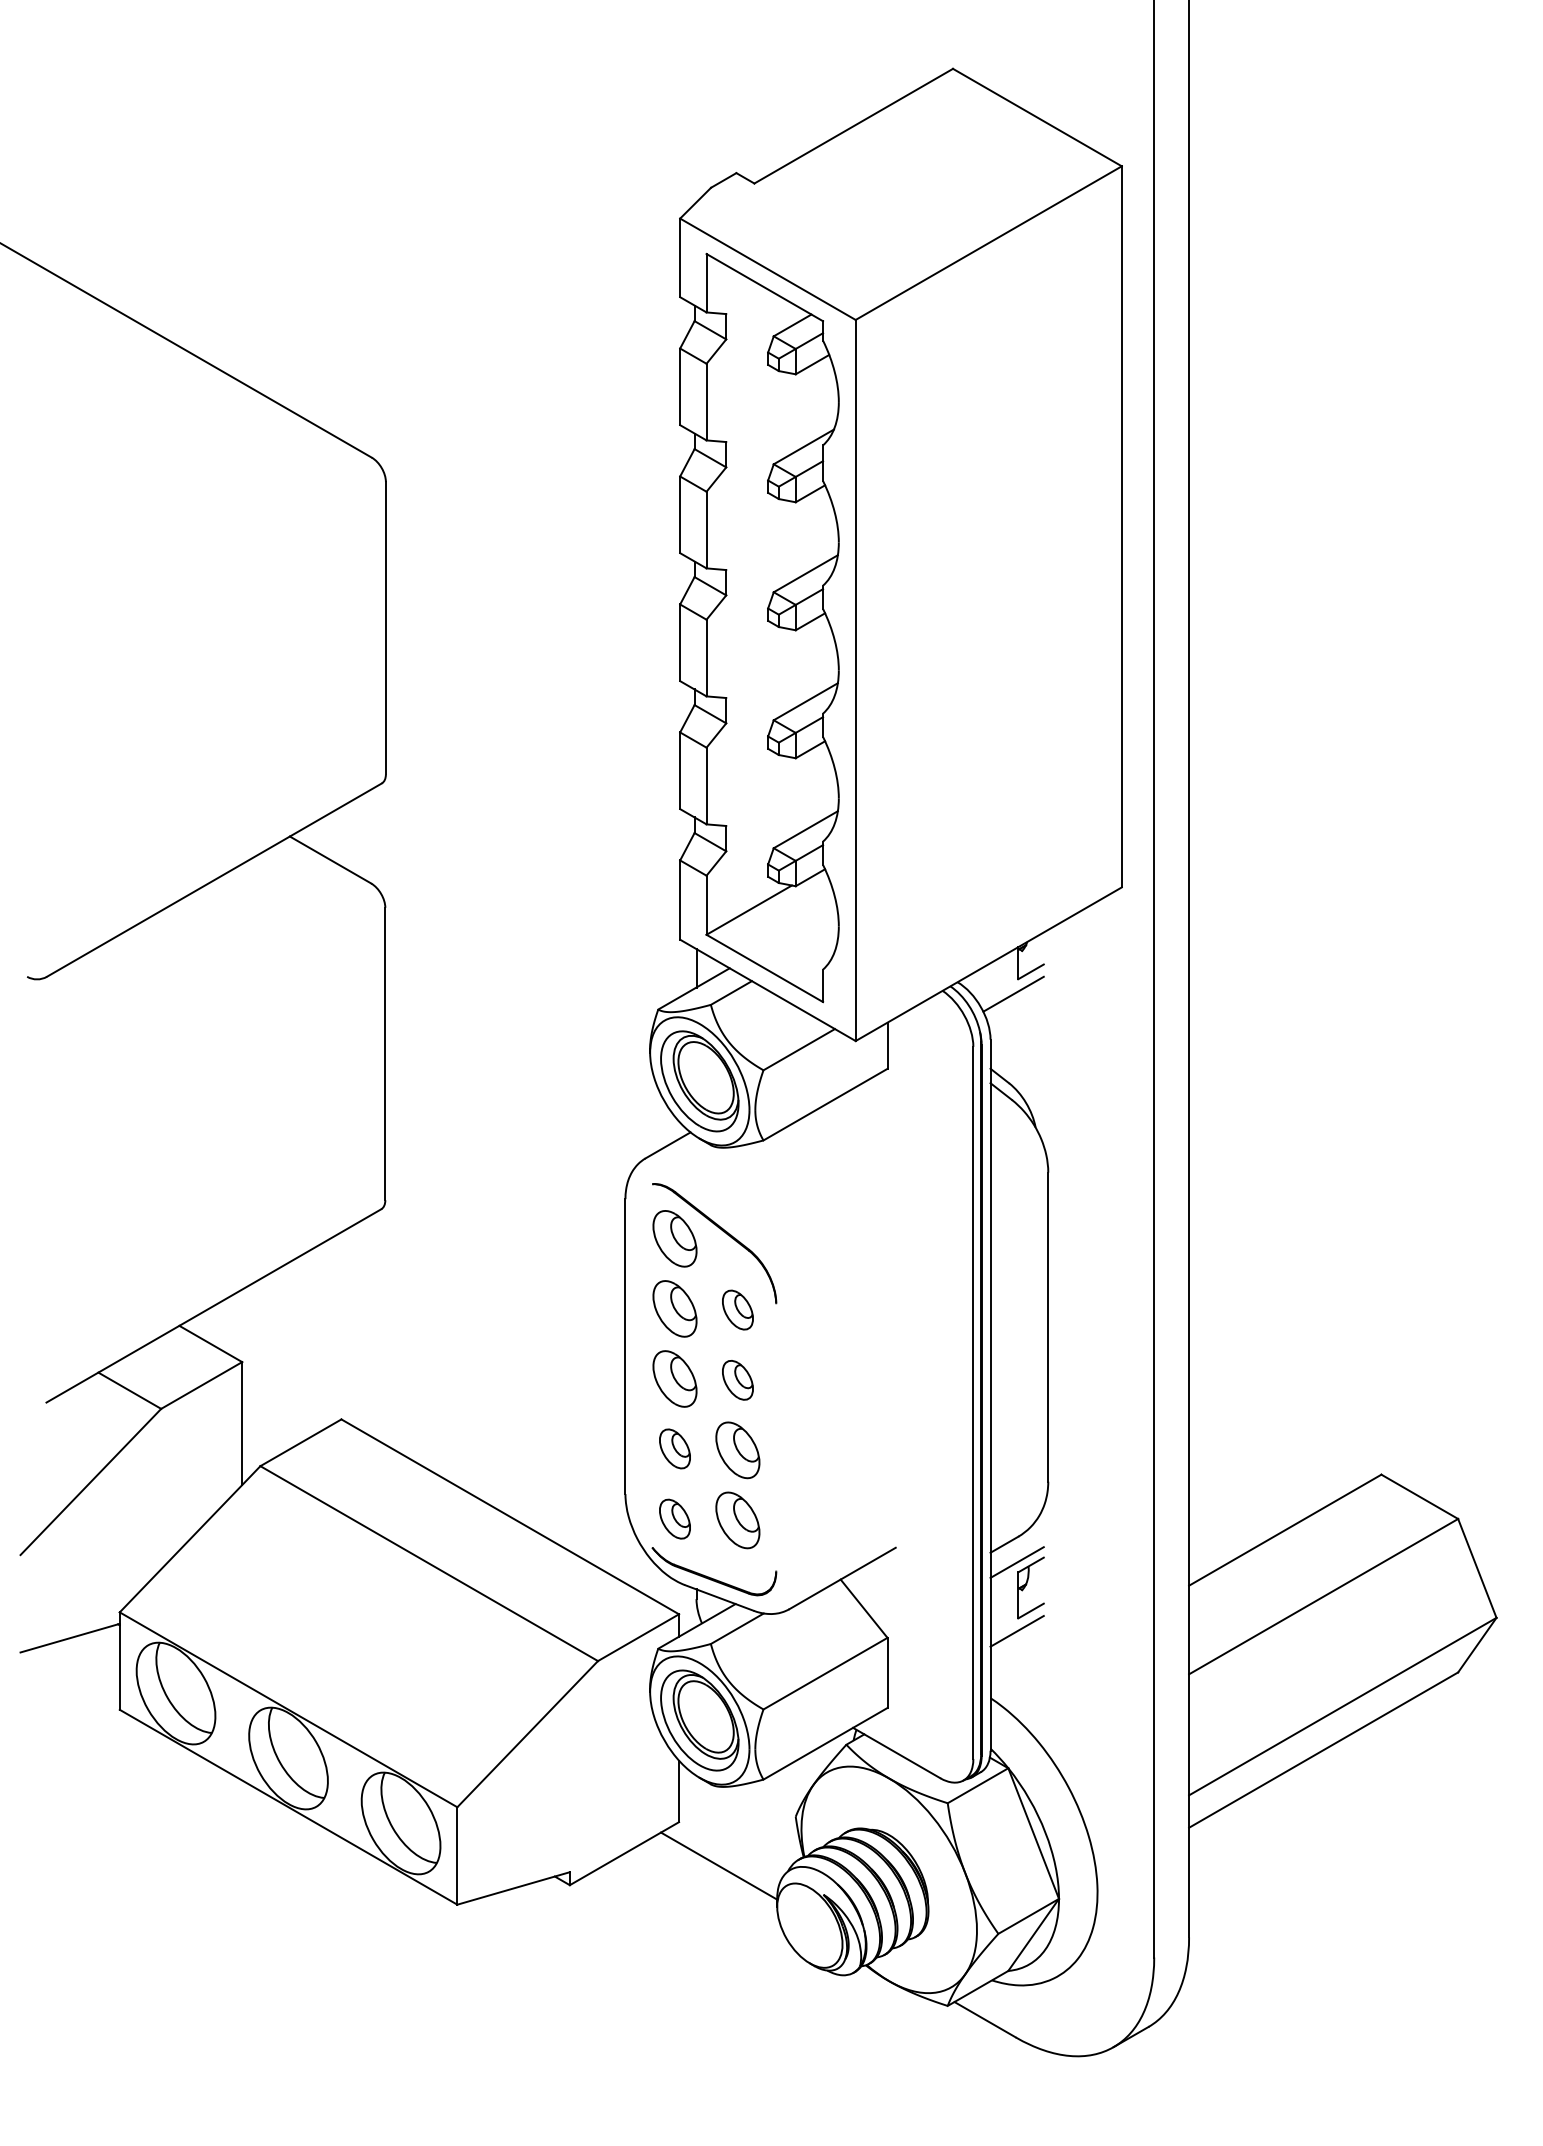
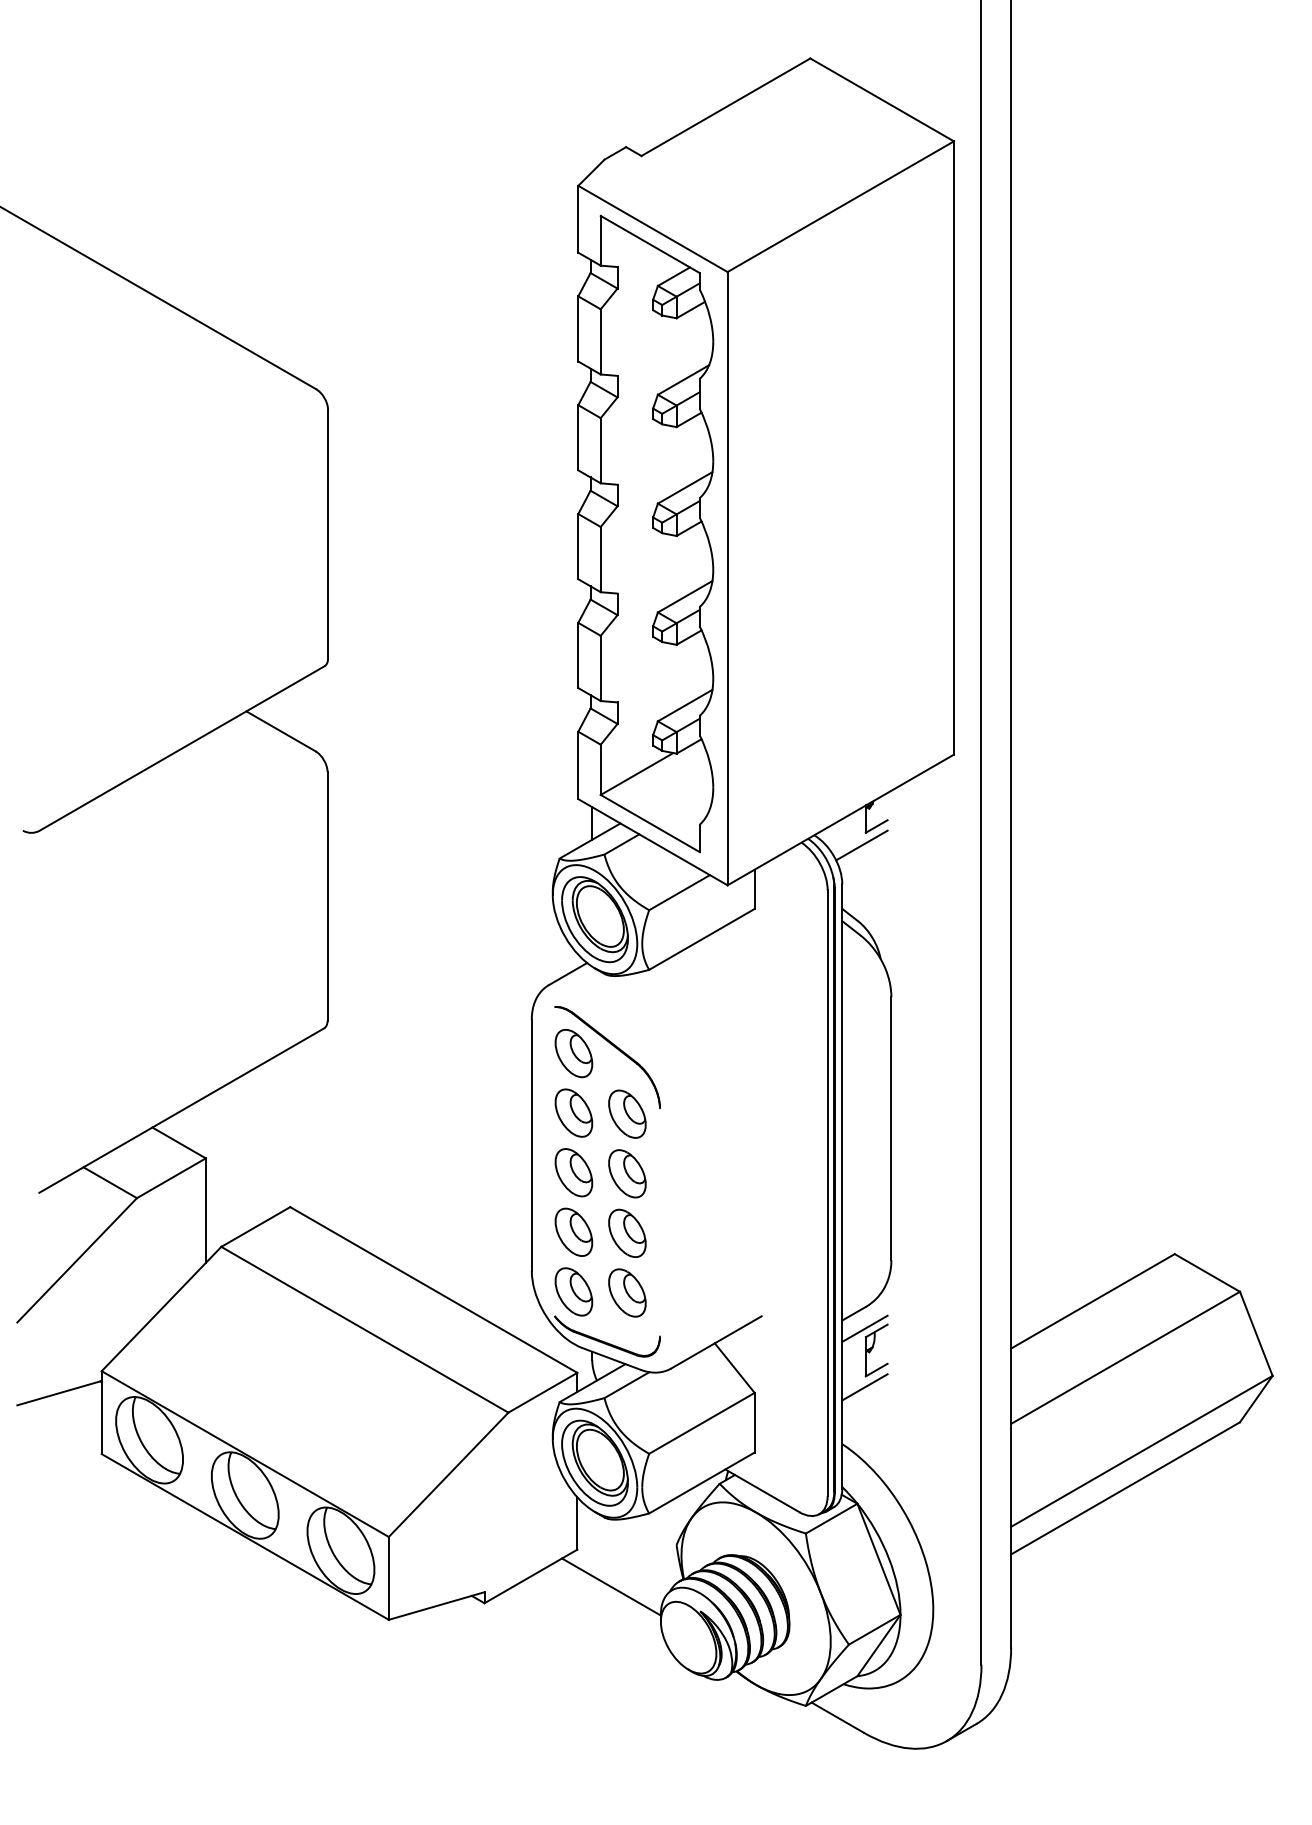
part: (737, 1309) -> (627, 1113), size x1.43
part: (737, 1379) -> (627, 1173), size x1.43
part: (674, 1448) -> (573, 1231), size x1.43
part: (674, 1518) -> (573, 1291), size x1.43

